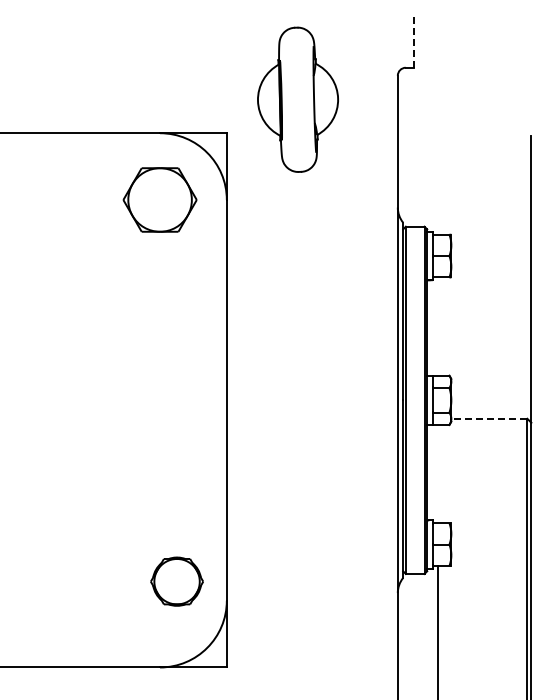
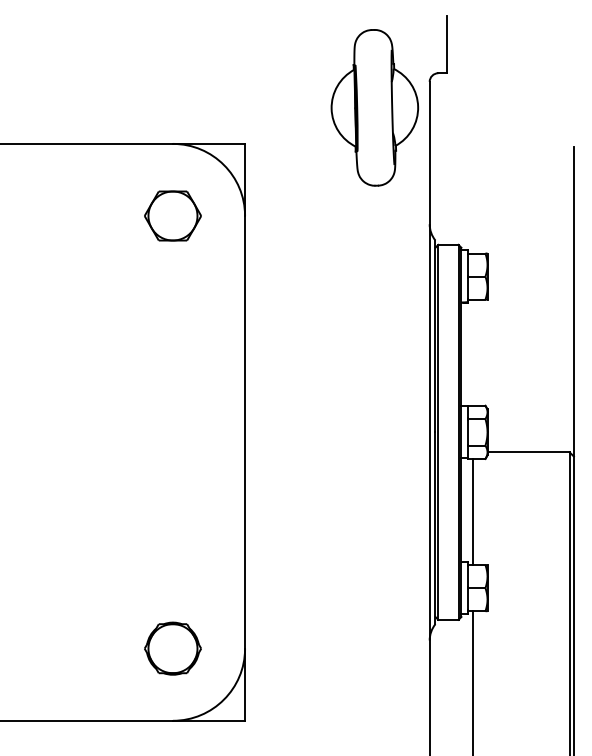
line: (413, 41) -> (446, 44), dashed -> solid
part: (297, 99) -> (374, 107), moved
part: (159, 199) -> (172, 215), size x0.71
line: (489, 418) -> (528, 451), dashed -> solid
line: (437, 474) -> (472, 512), added
part: (176, 581) -> (172, 648), moved

